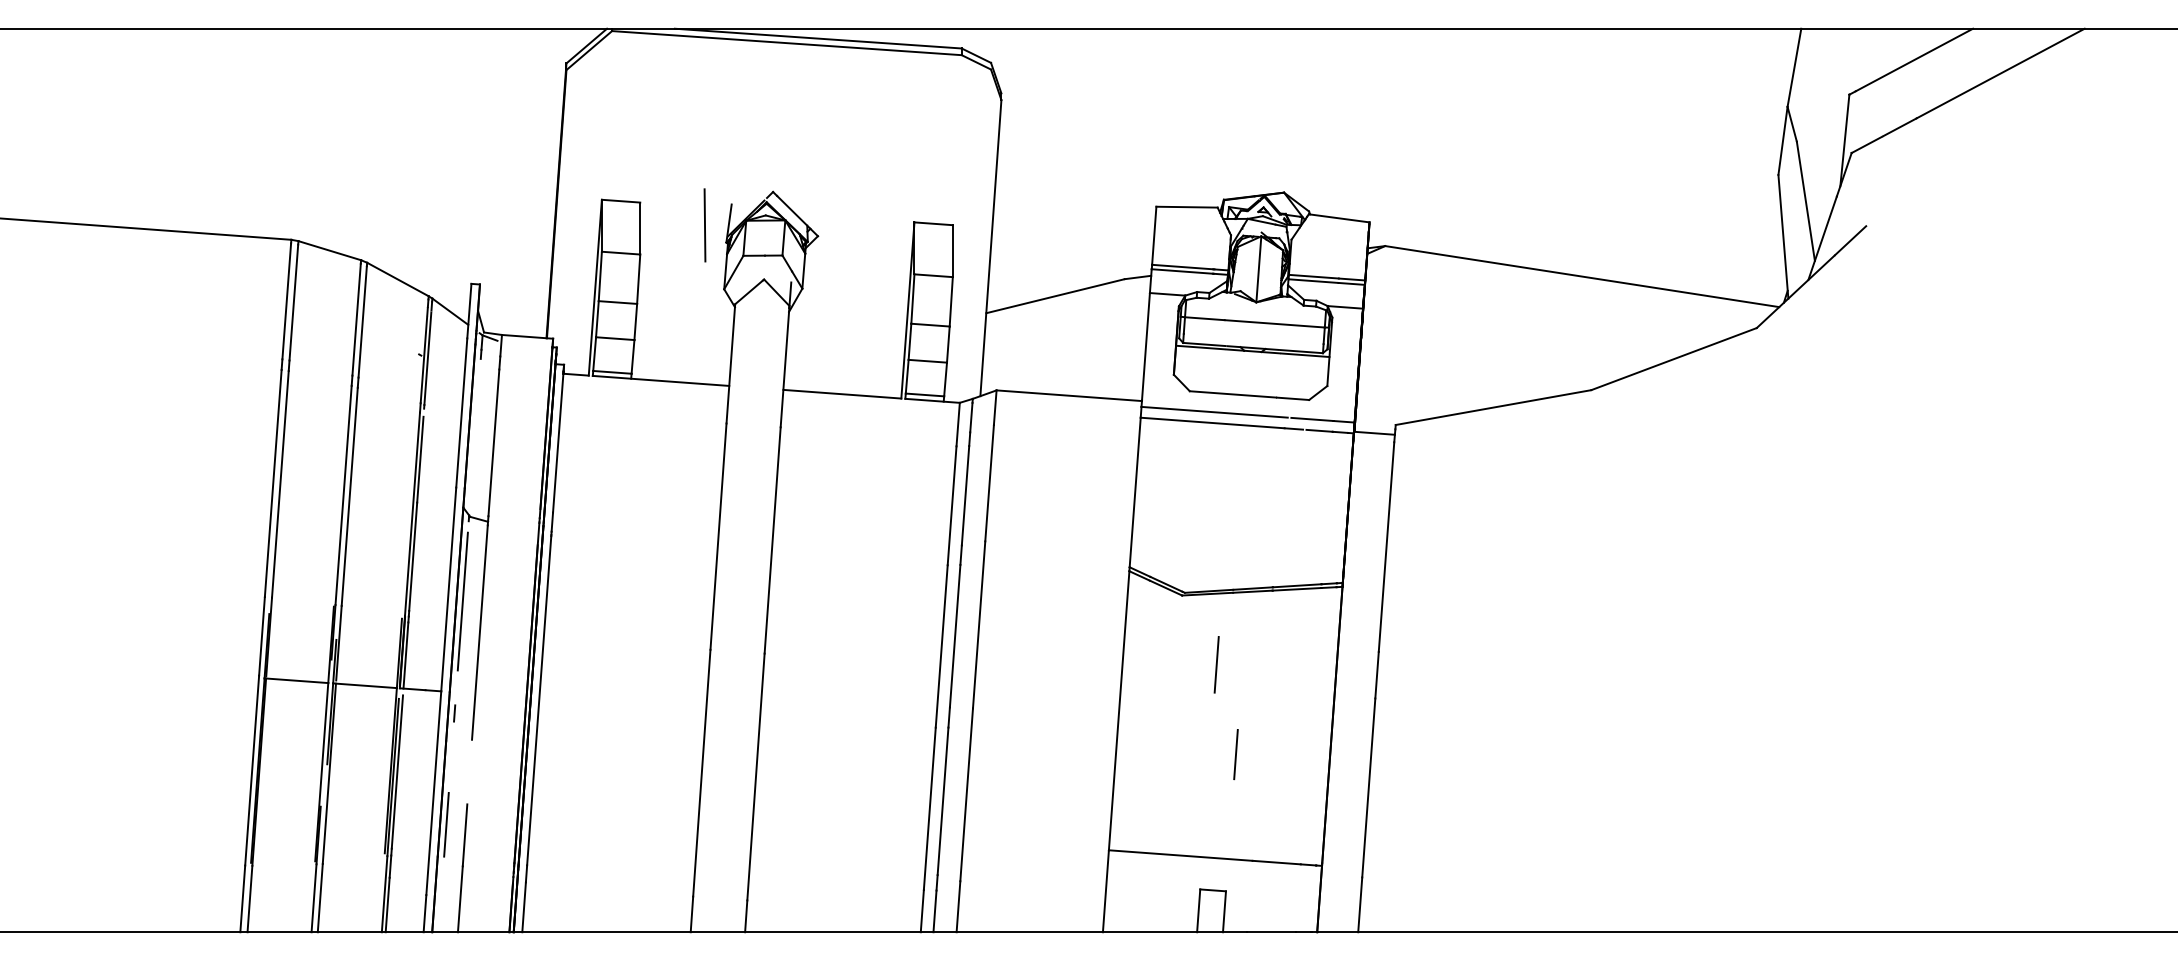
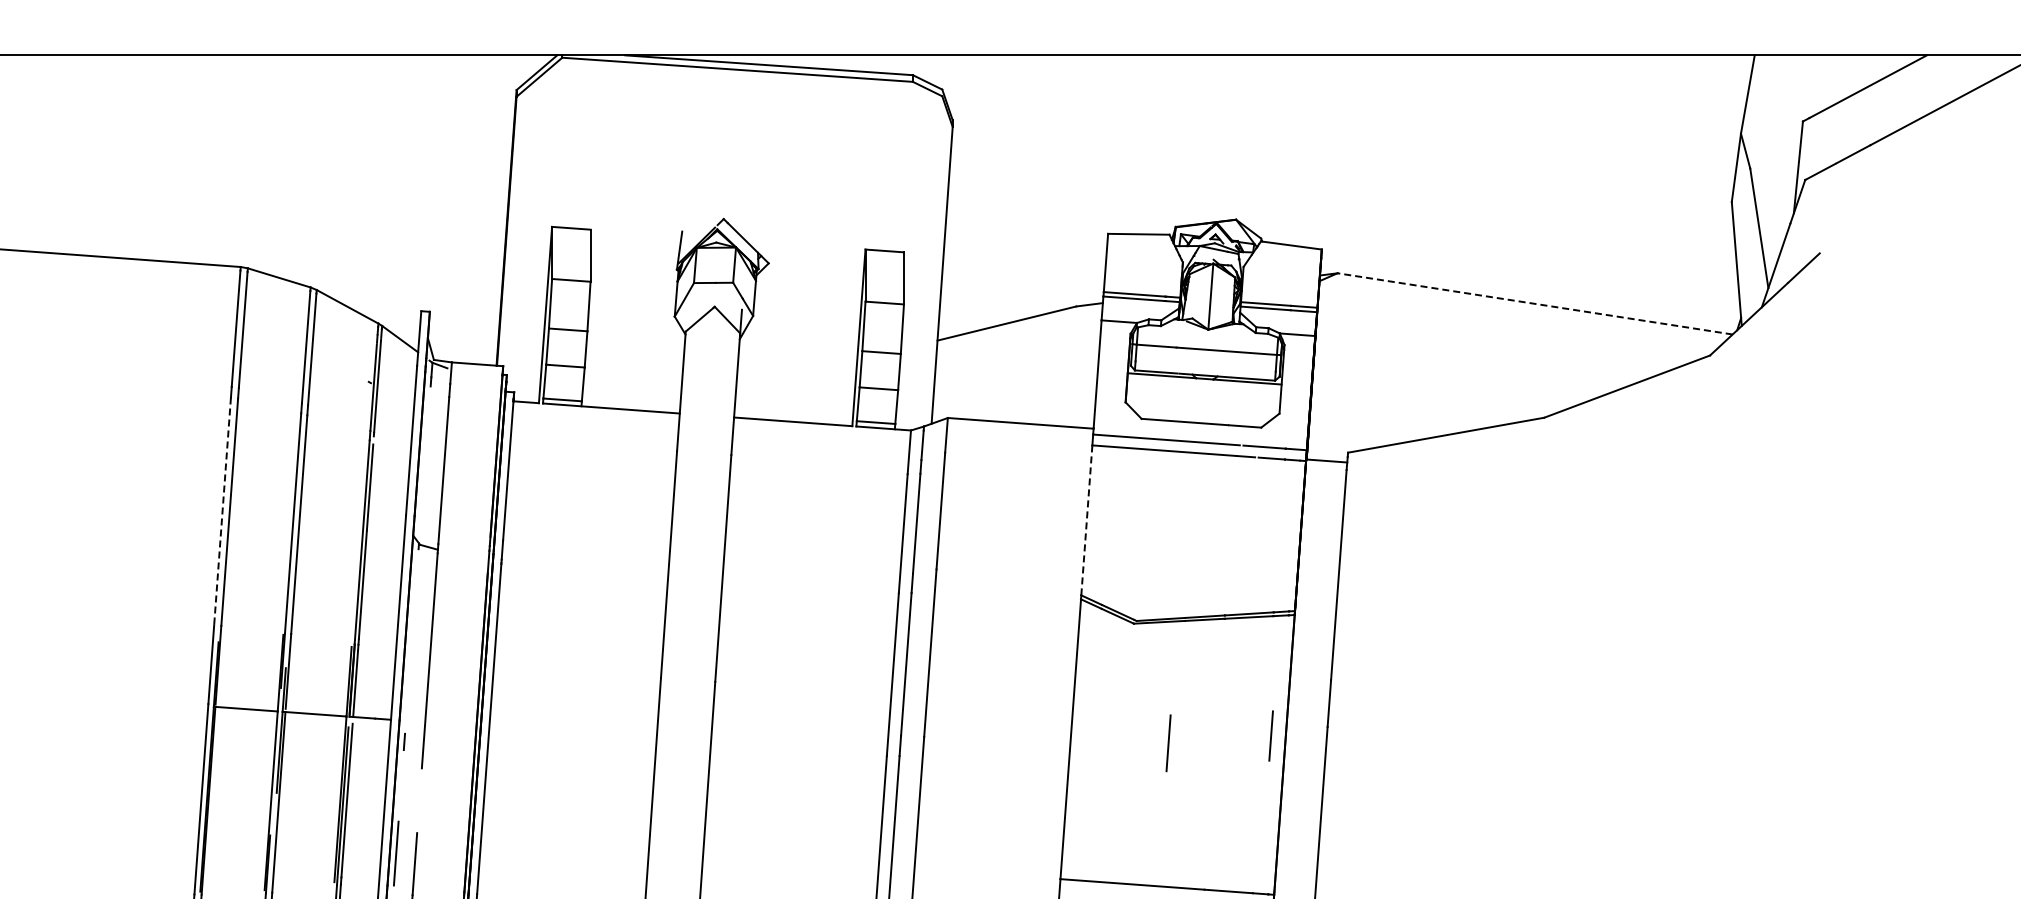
line: (704, 225) -> (654, 252), removed
line: (1581, 276) -> (1534, 303), solid -> dashed
line: (273, 483) -> (222, 511), solid -> dashed
line: (1135, 492) -> (1087, 520), solid -> dashed
line: (462, 601) -> (412, 629), removed
line: (1216, 664) -> (1168, 742), moved
line: (1235, 754) -> (1270, 735), moved

